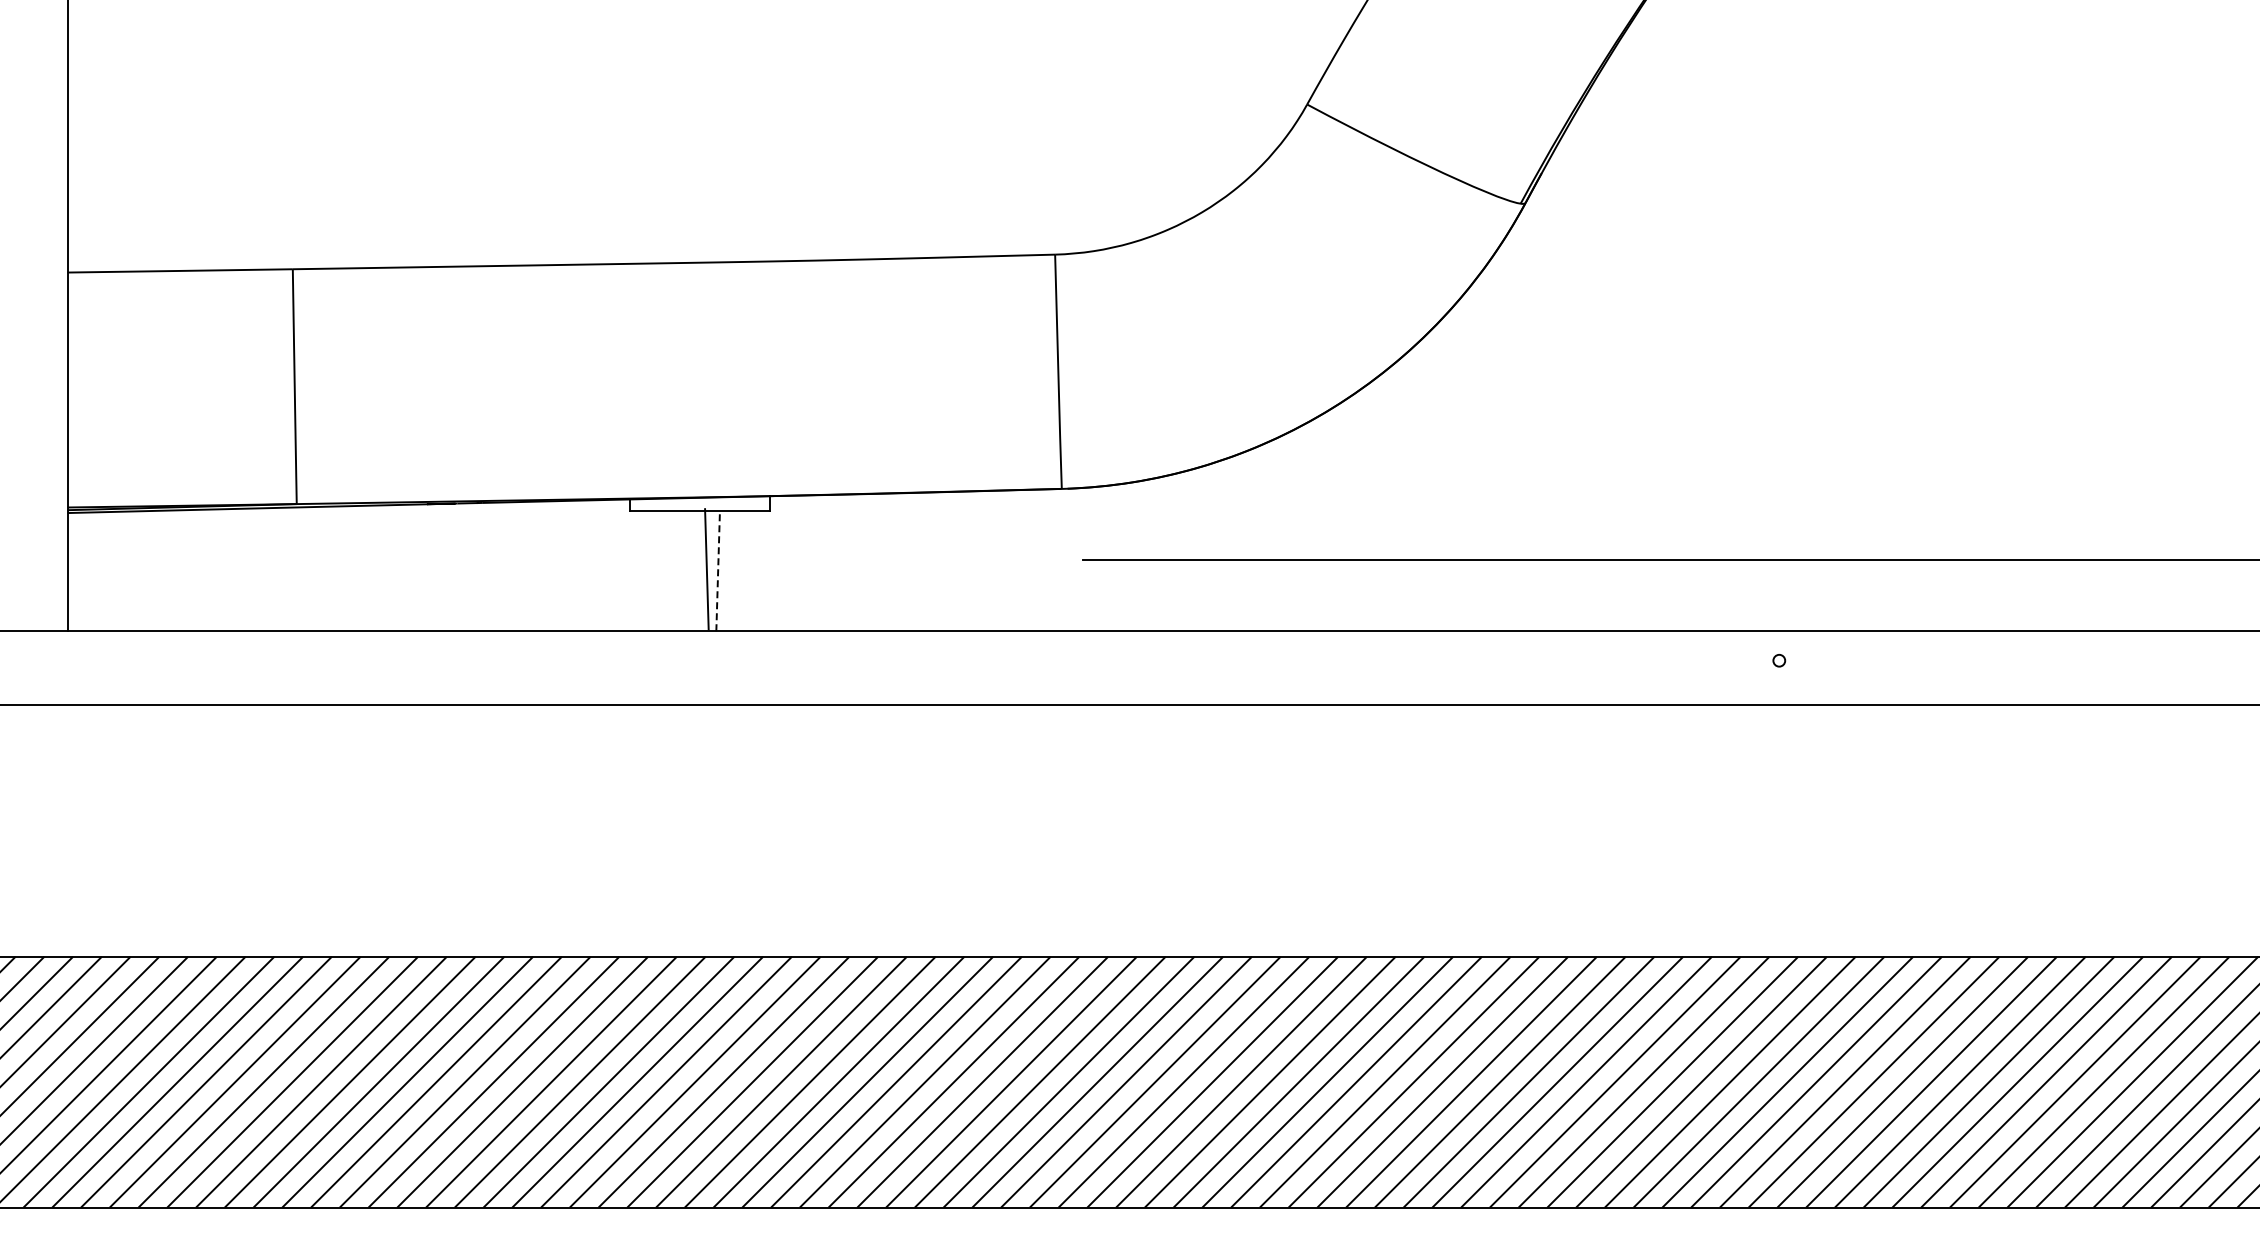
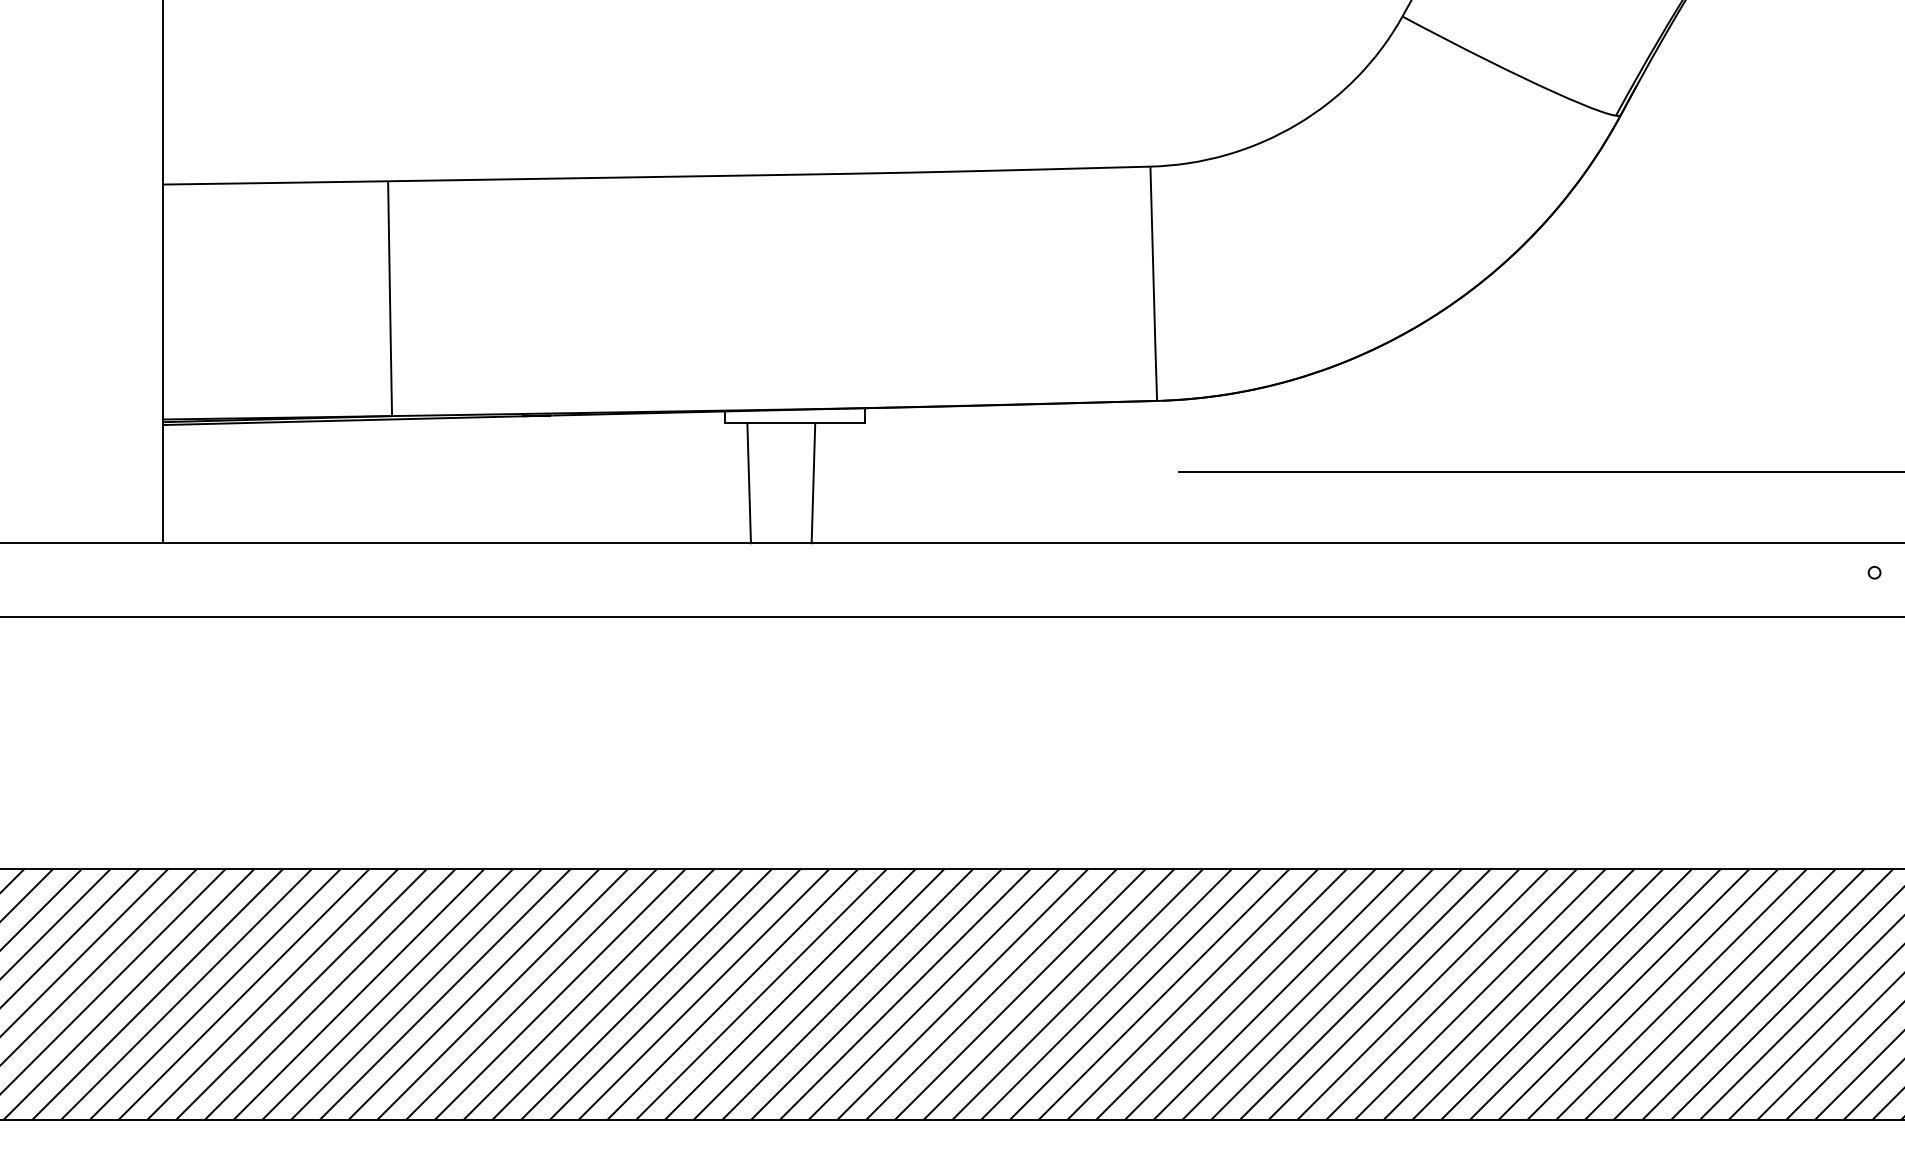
line: (706, 569) -> (748, 483), moved
line: (718, 570) -> (813, 482), dashed -> solid

